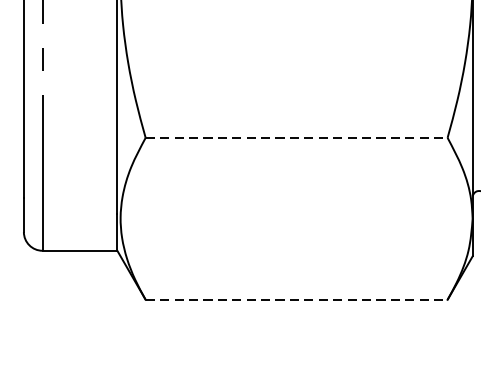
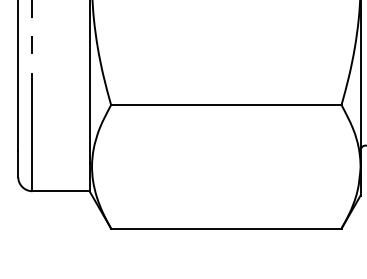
line: (296, 138) -> (226, 105), dashed -> solid
line: (296, 299) -> (226, 228), dashed -> solid

